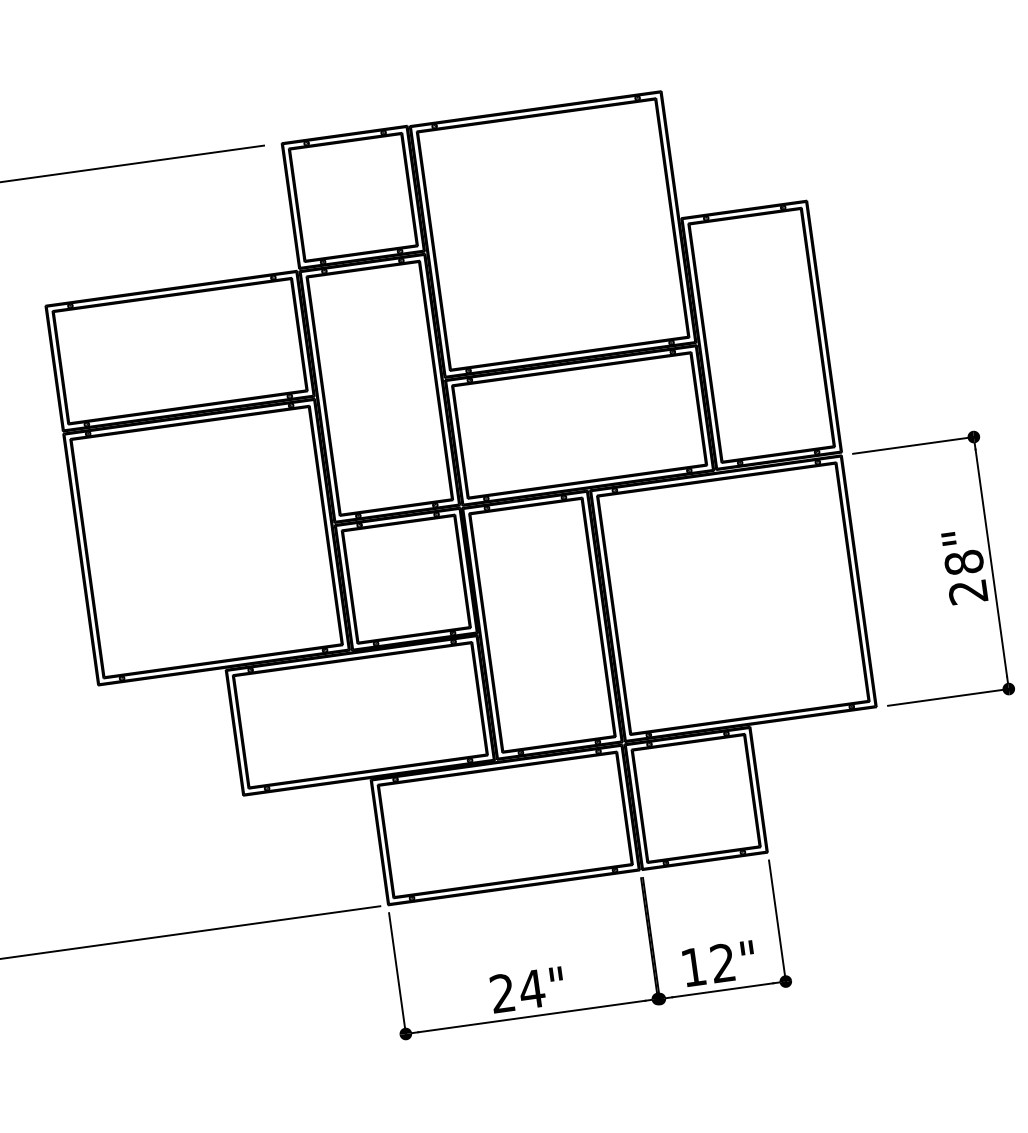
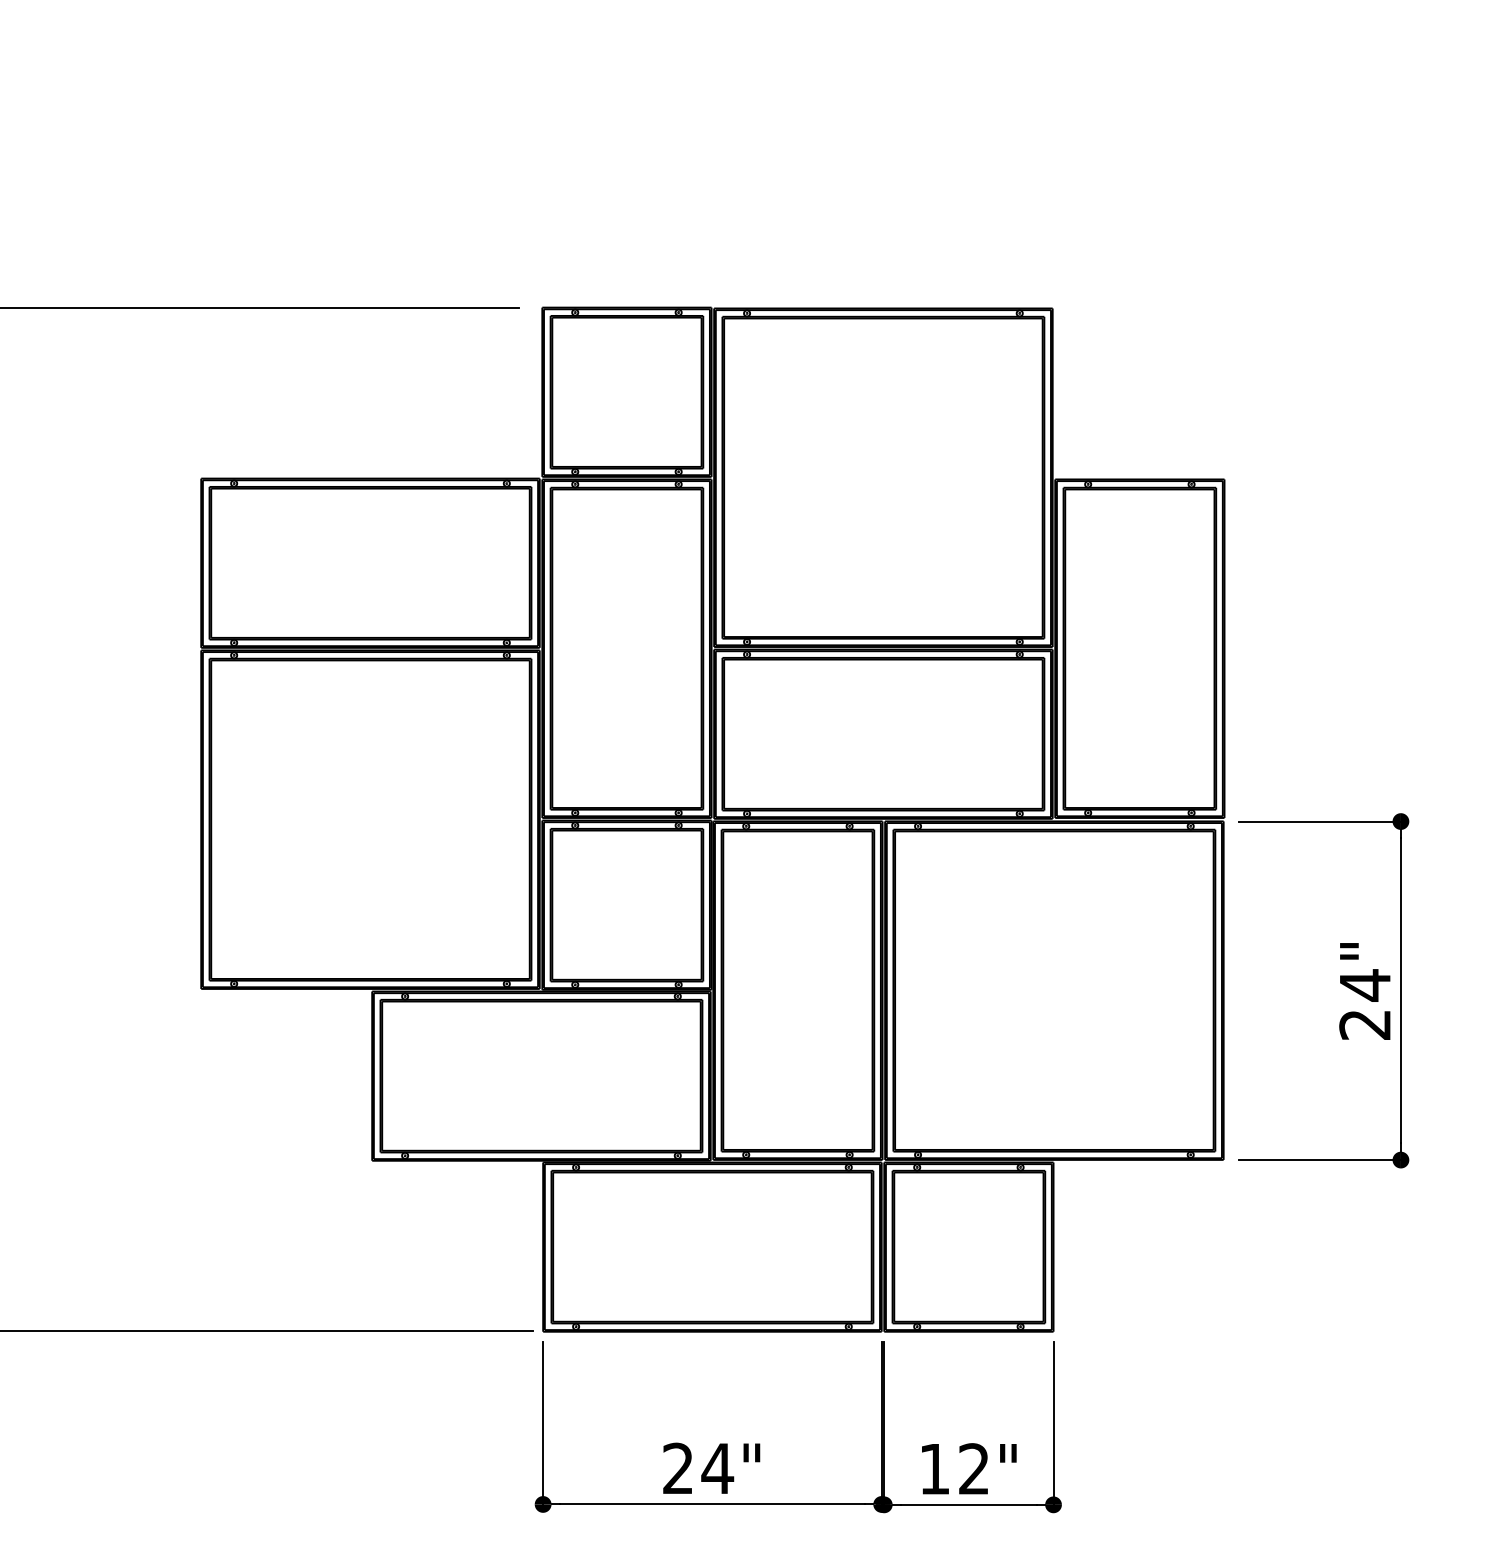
text: (964, 562) -> (1365, 985), 28" -> 24"

